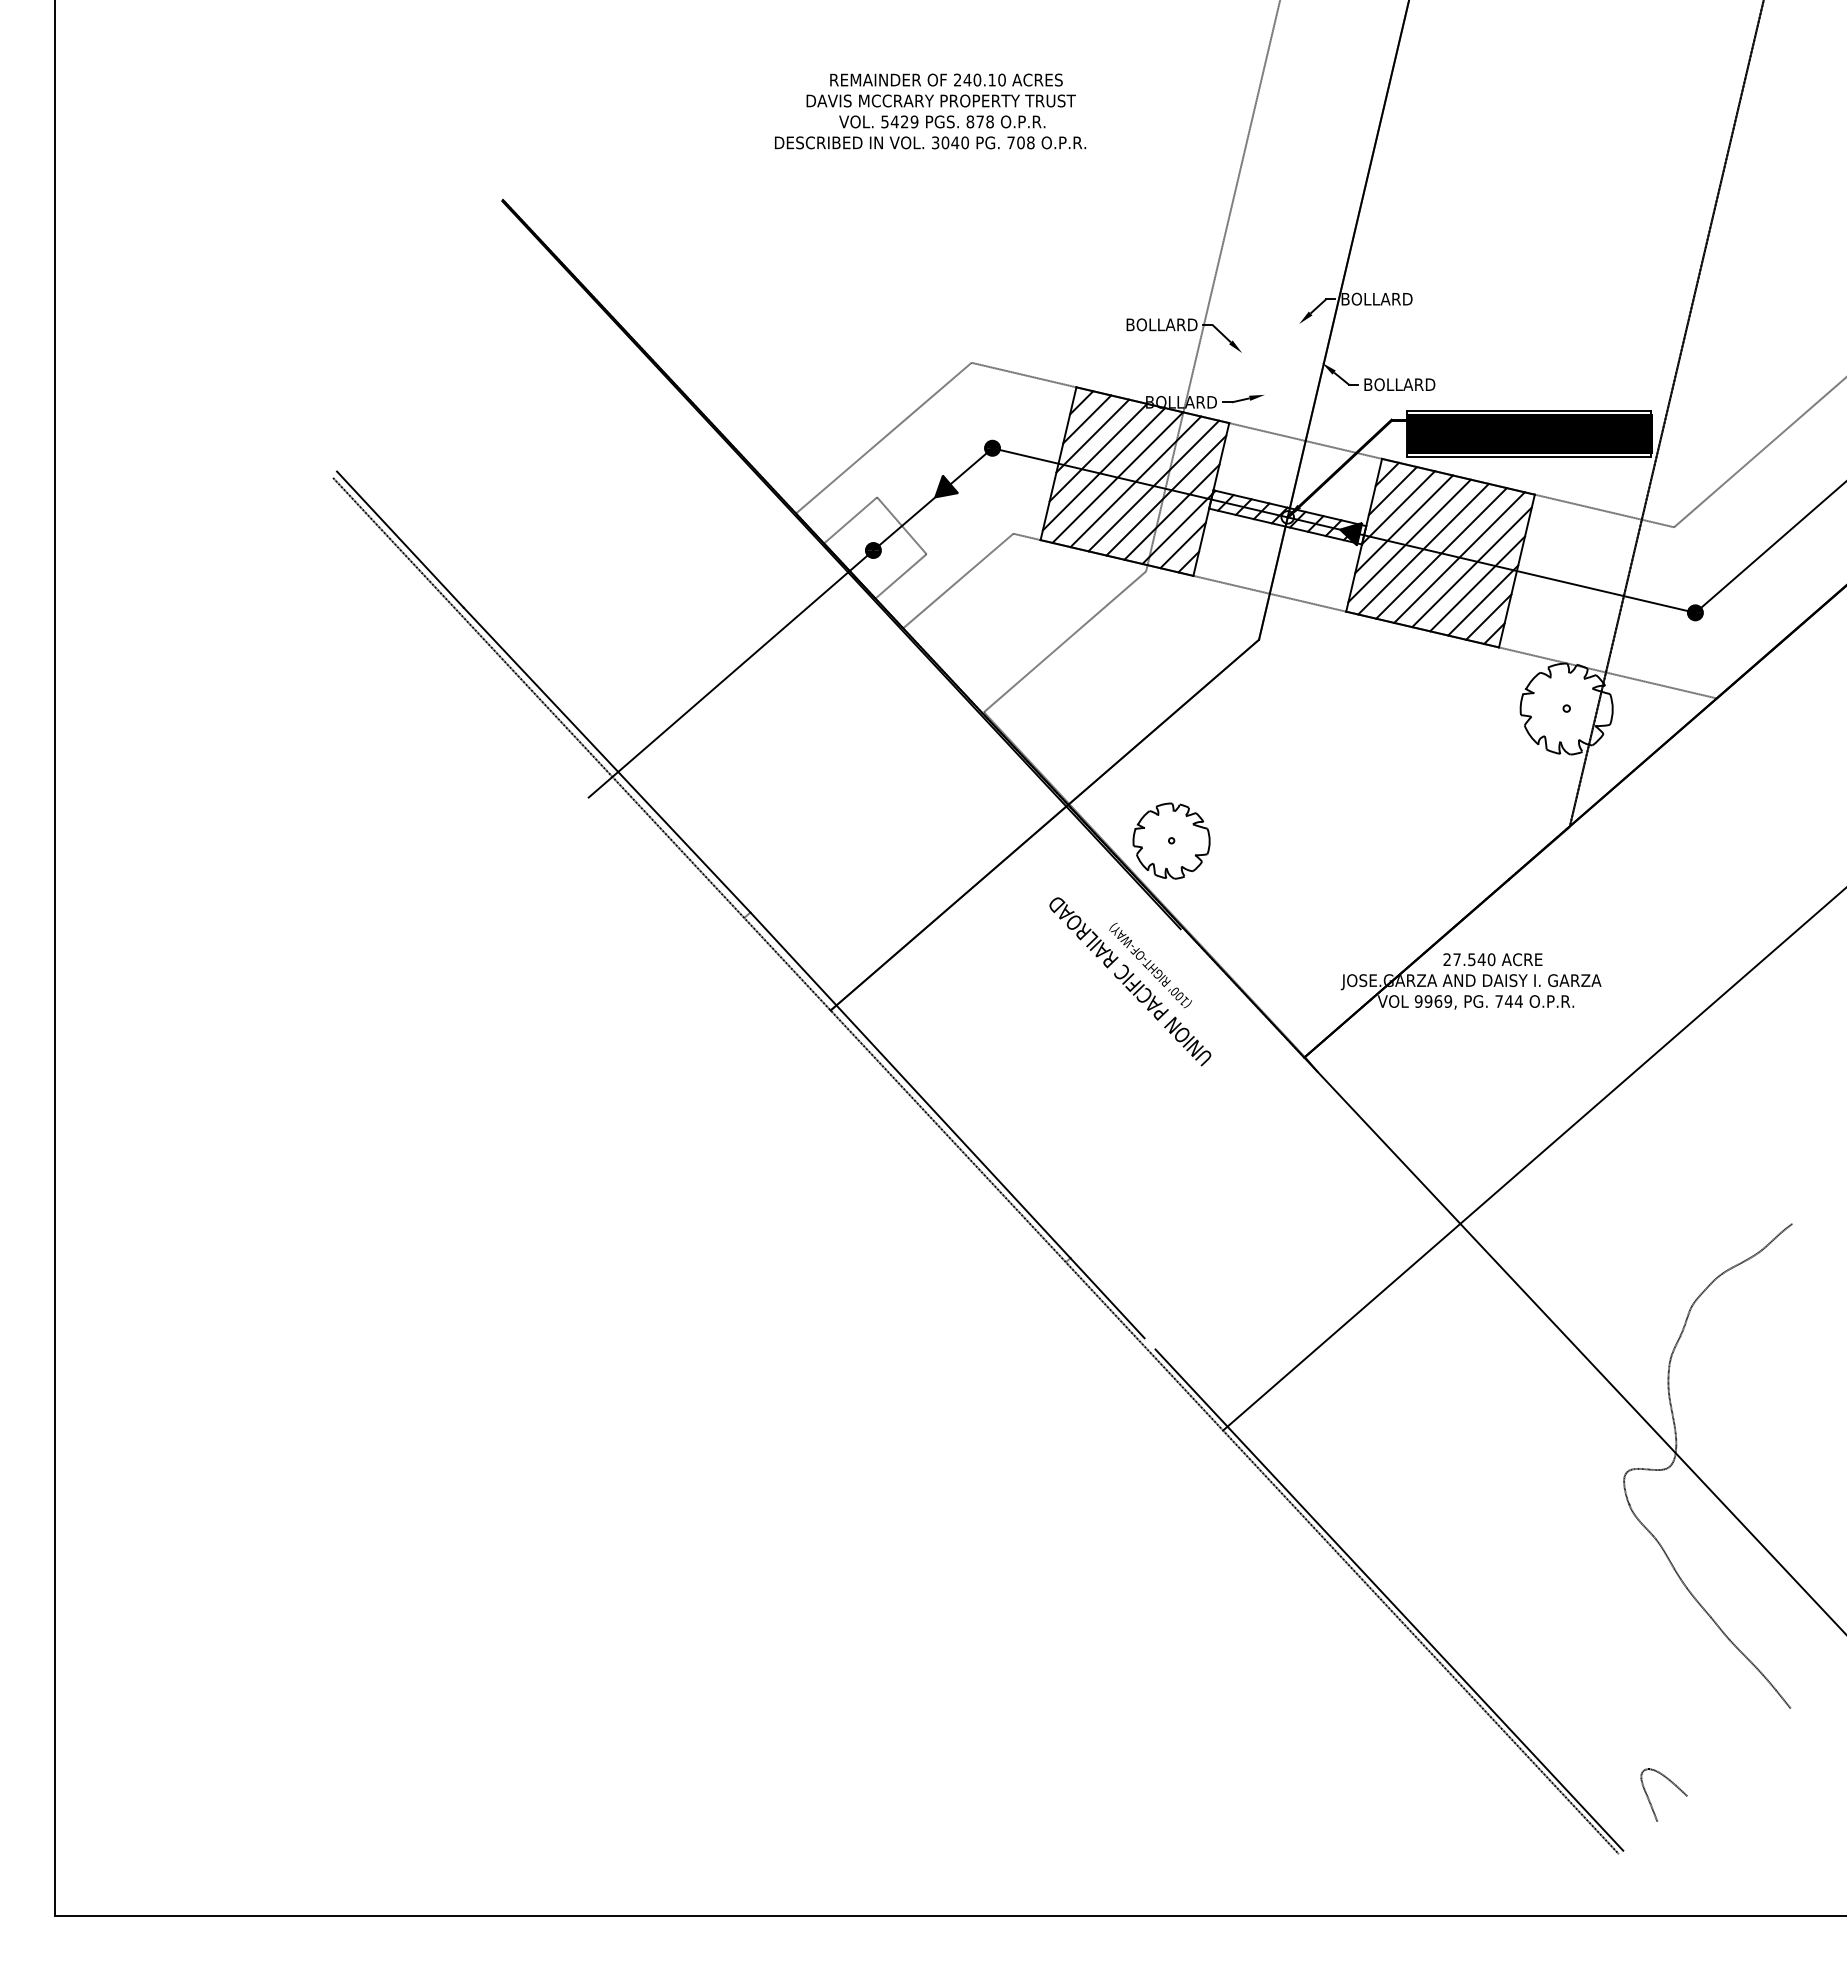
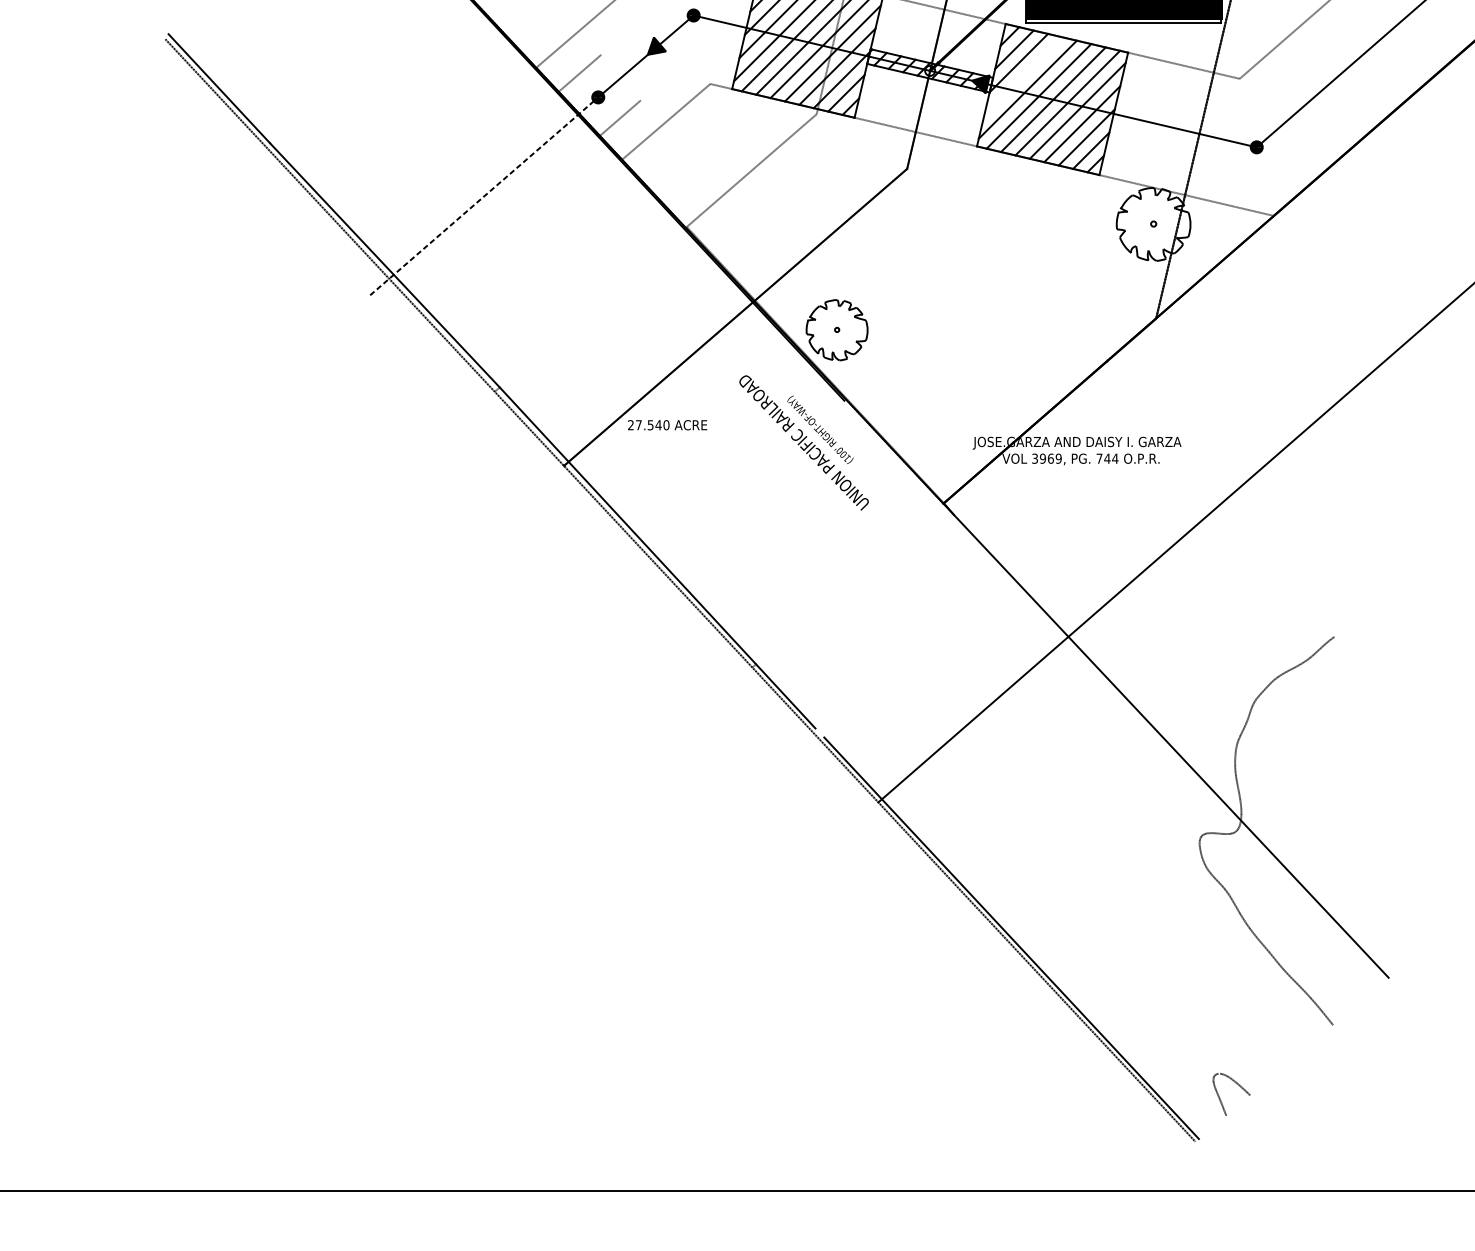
line: (1403, 524) -> (1022, 76), removed
line: (901, 525) -> (620, 77), removed
line: (731, 673) -> (484, 195), solid -> dashed
text: (1492, 959) -> (667, 425), moved
text: (1418, 1001) -> (1034, 458), 9969, -> 3969,

